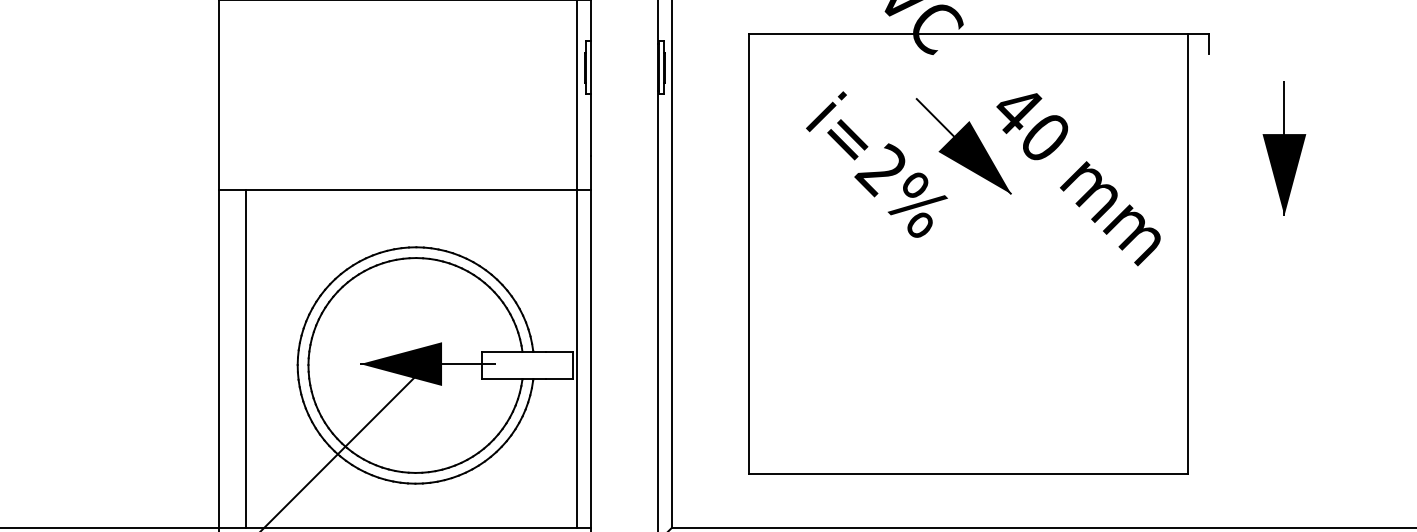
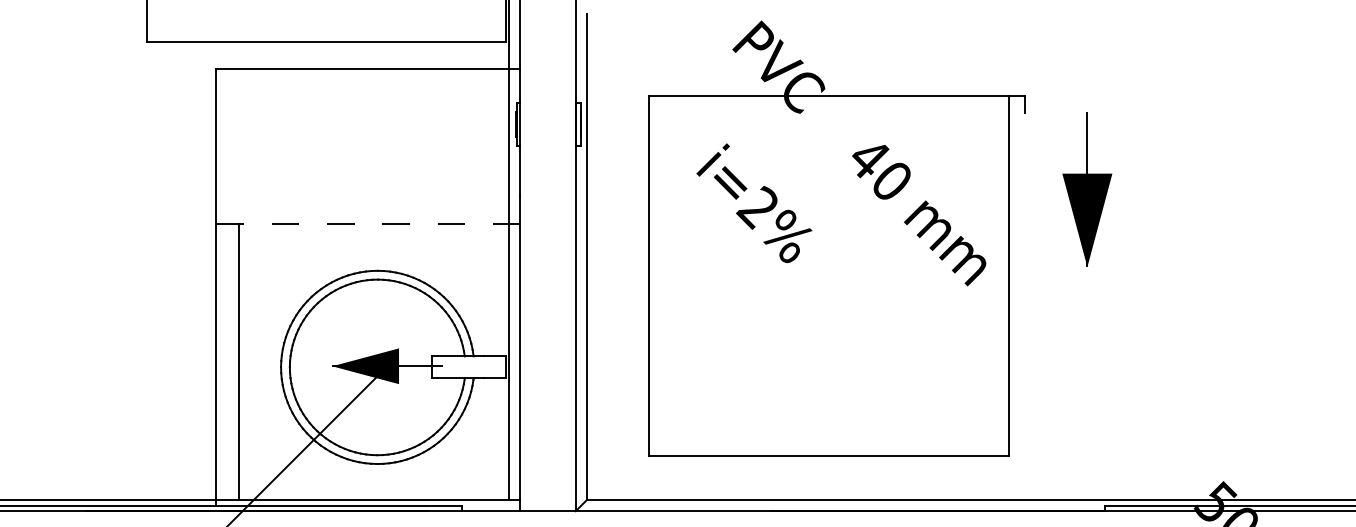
part: (963, 145) -> (825, 187), removed
part: (1284, 147) -> (1087, 189), size x1.4
line: (397, 189) -> (362, 223), solid -> dashed

